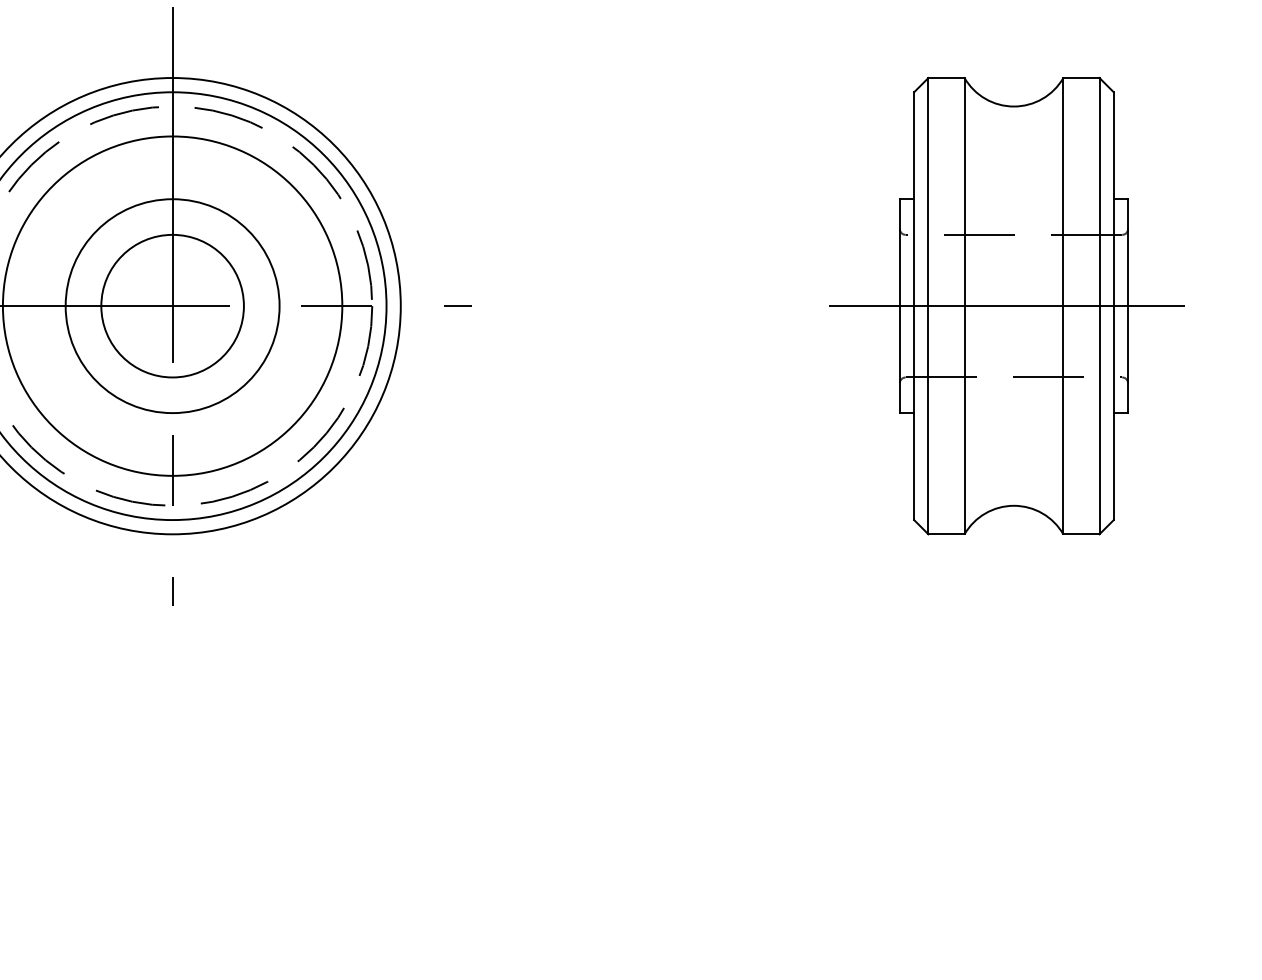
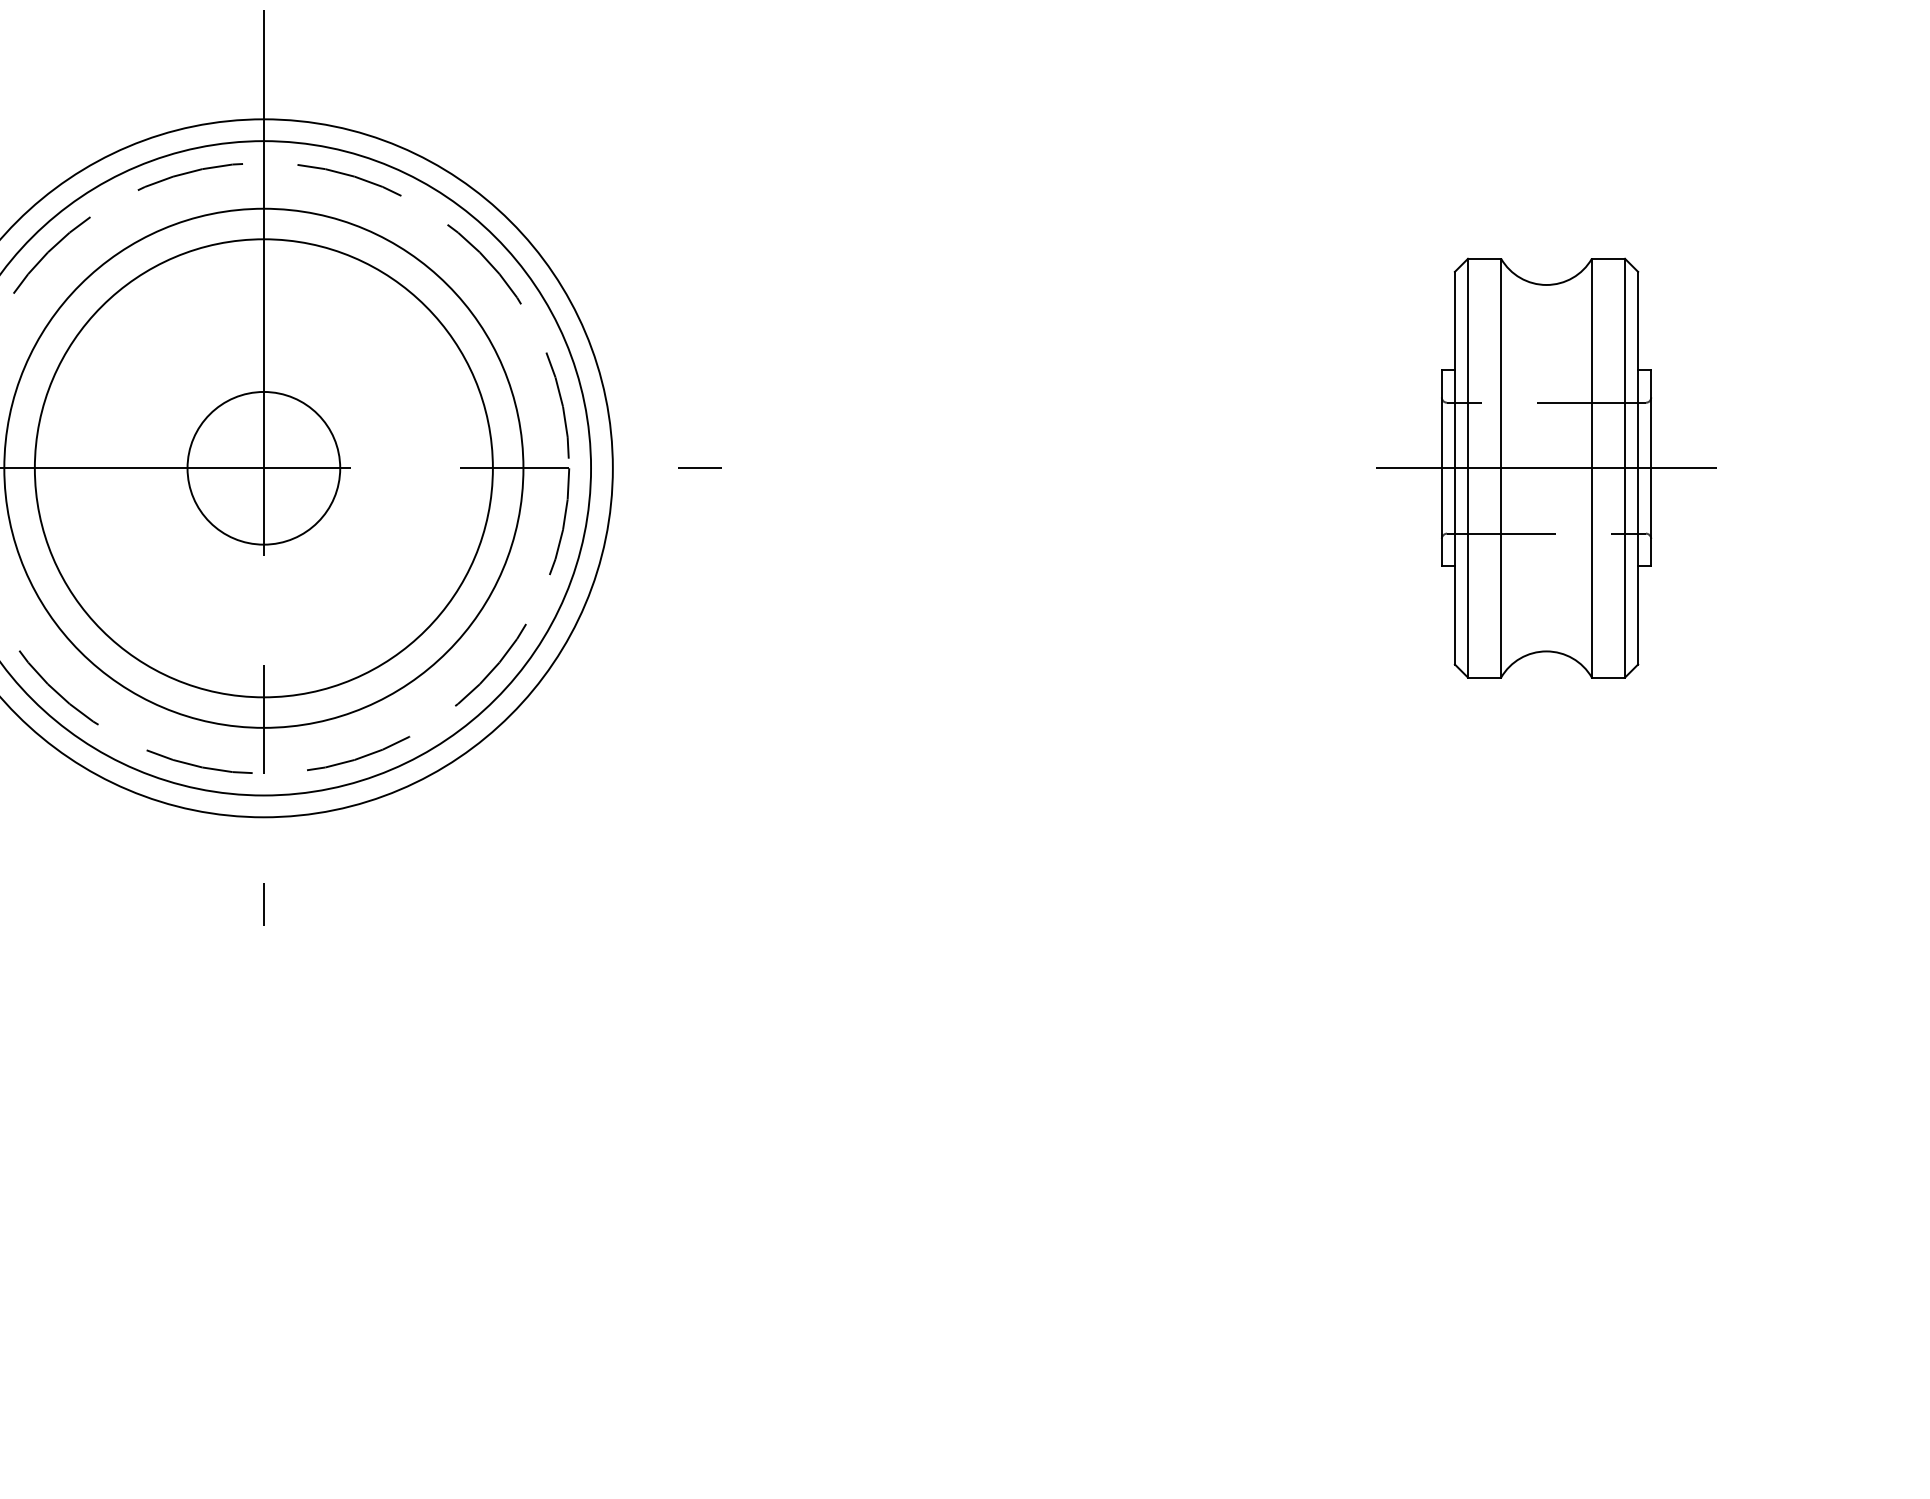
circle: (172, 305) -> (263, 467), size x0.7
part: (1006, 305) -> (1539, 467), size x0.6
circle: (172, 306) -> (263, 468), size x1.4

